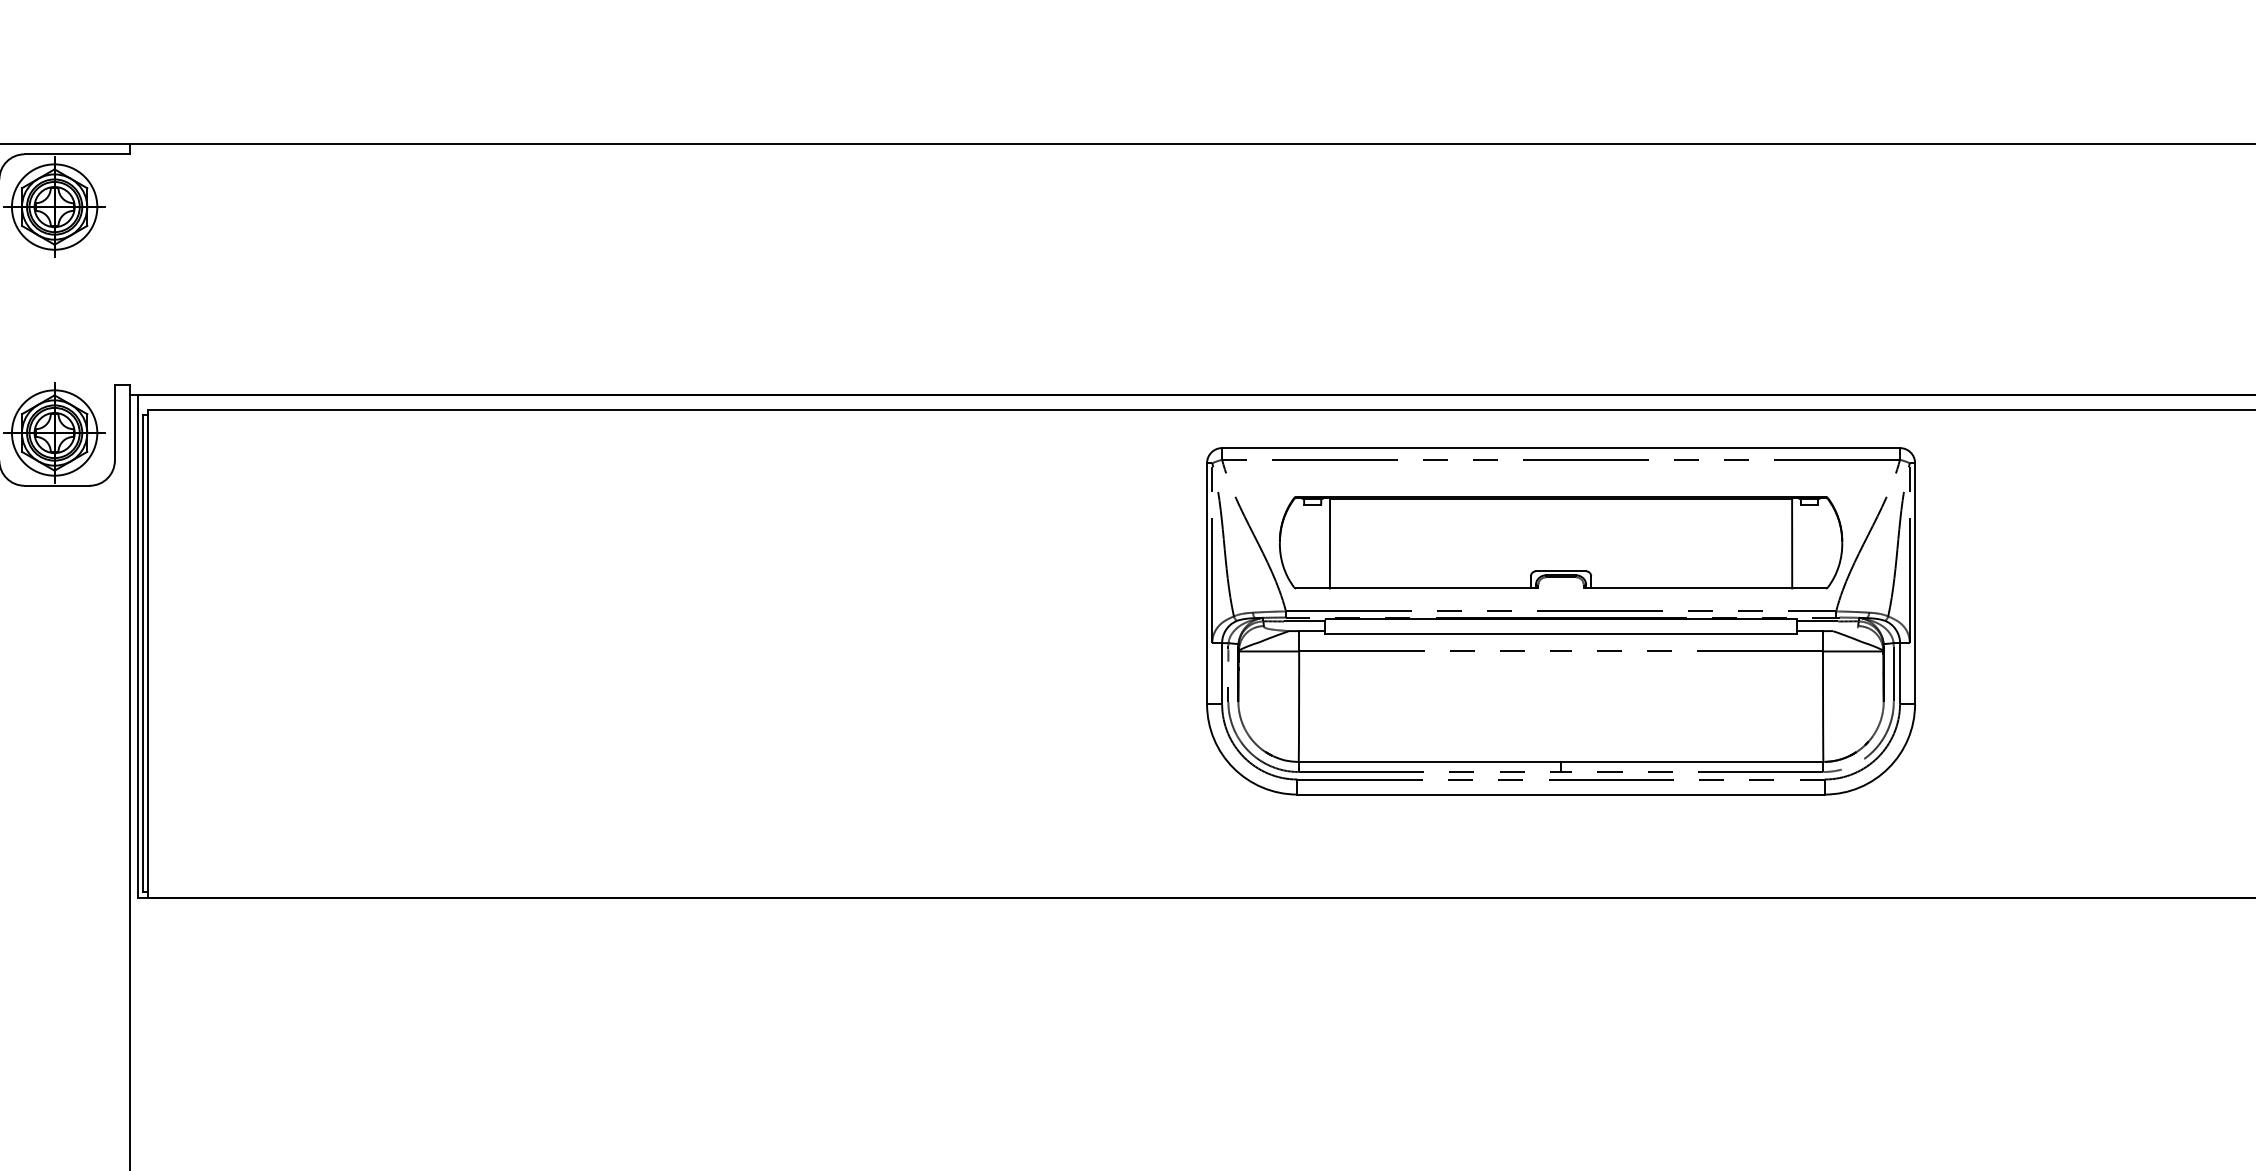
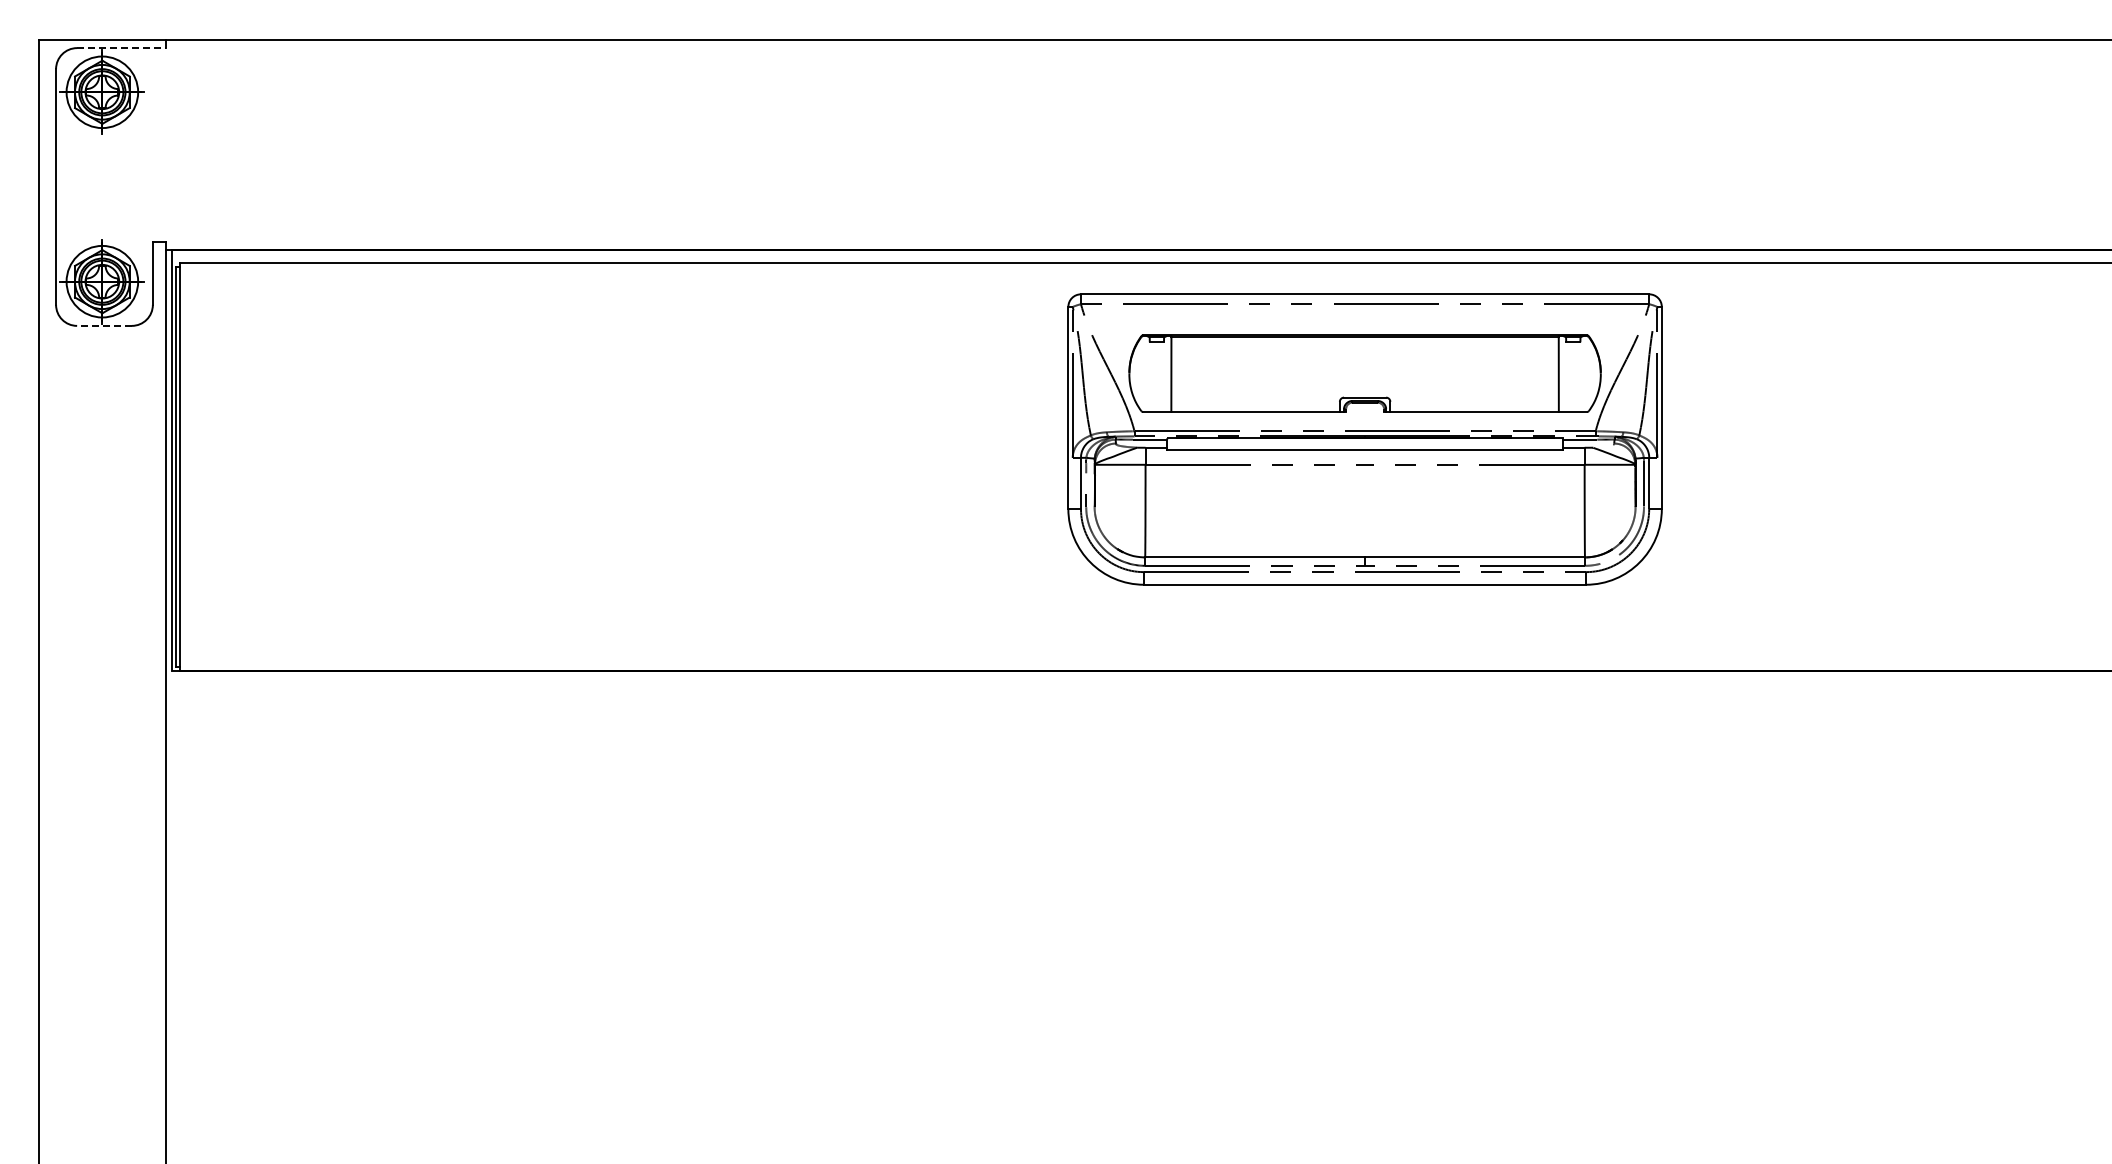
line: (77, 154) -> (121, 48), solid -> dashed
line: (55, 485) -> (103, 325), solid -> dashed

